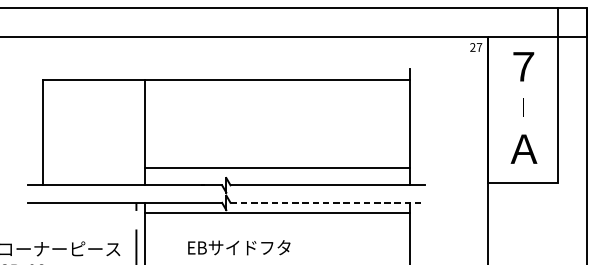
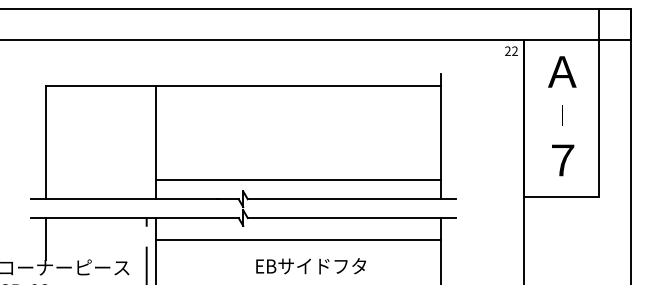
text: (479, 46) -> (514, 50), 27 -> 22
text: (523, 66) -> (562, 71), ７ -> Ａ
text: (523, 149) -> (562, 160), Ａ -> ７
line: (328, 203) -> (352, 218), dashed -> solid
line: (277, 212) -> (298, 239), moved
line: (43, 222) -> (46, 239), added
text: (239, 247) -> (311, 266), moved

